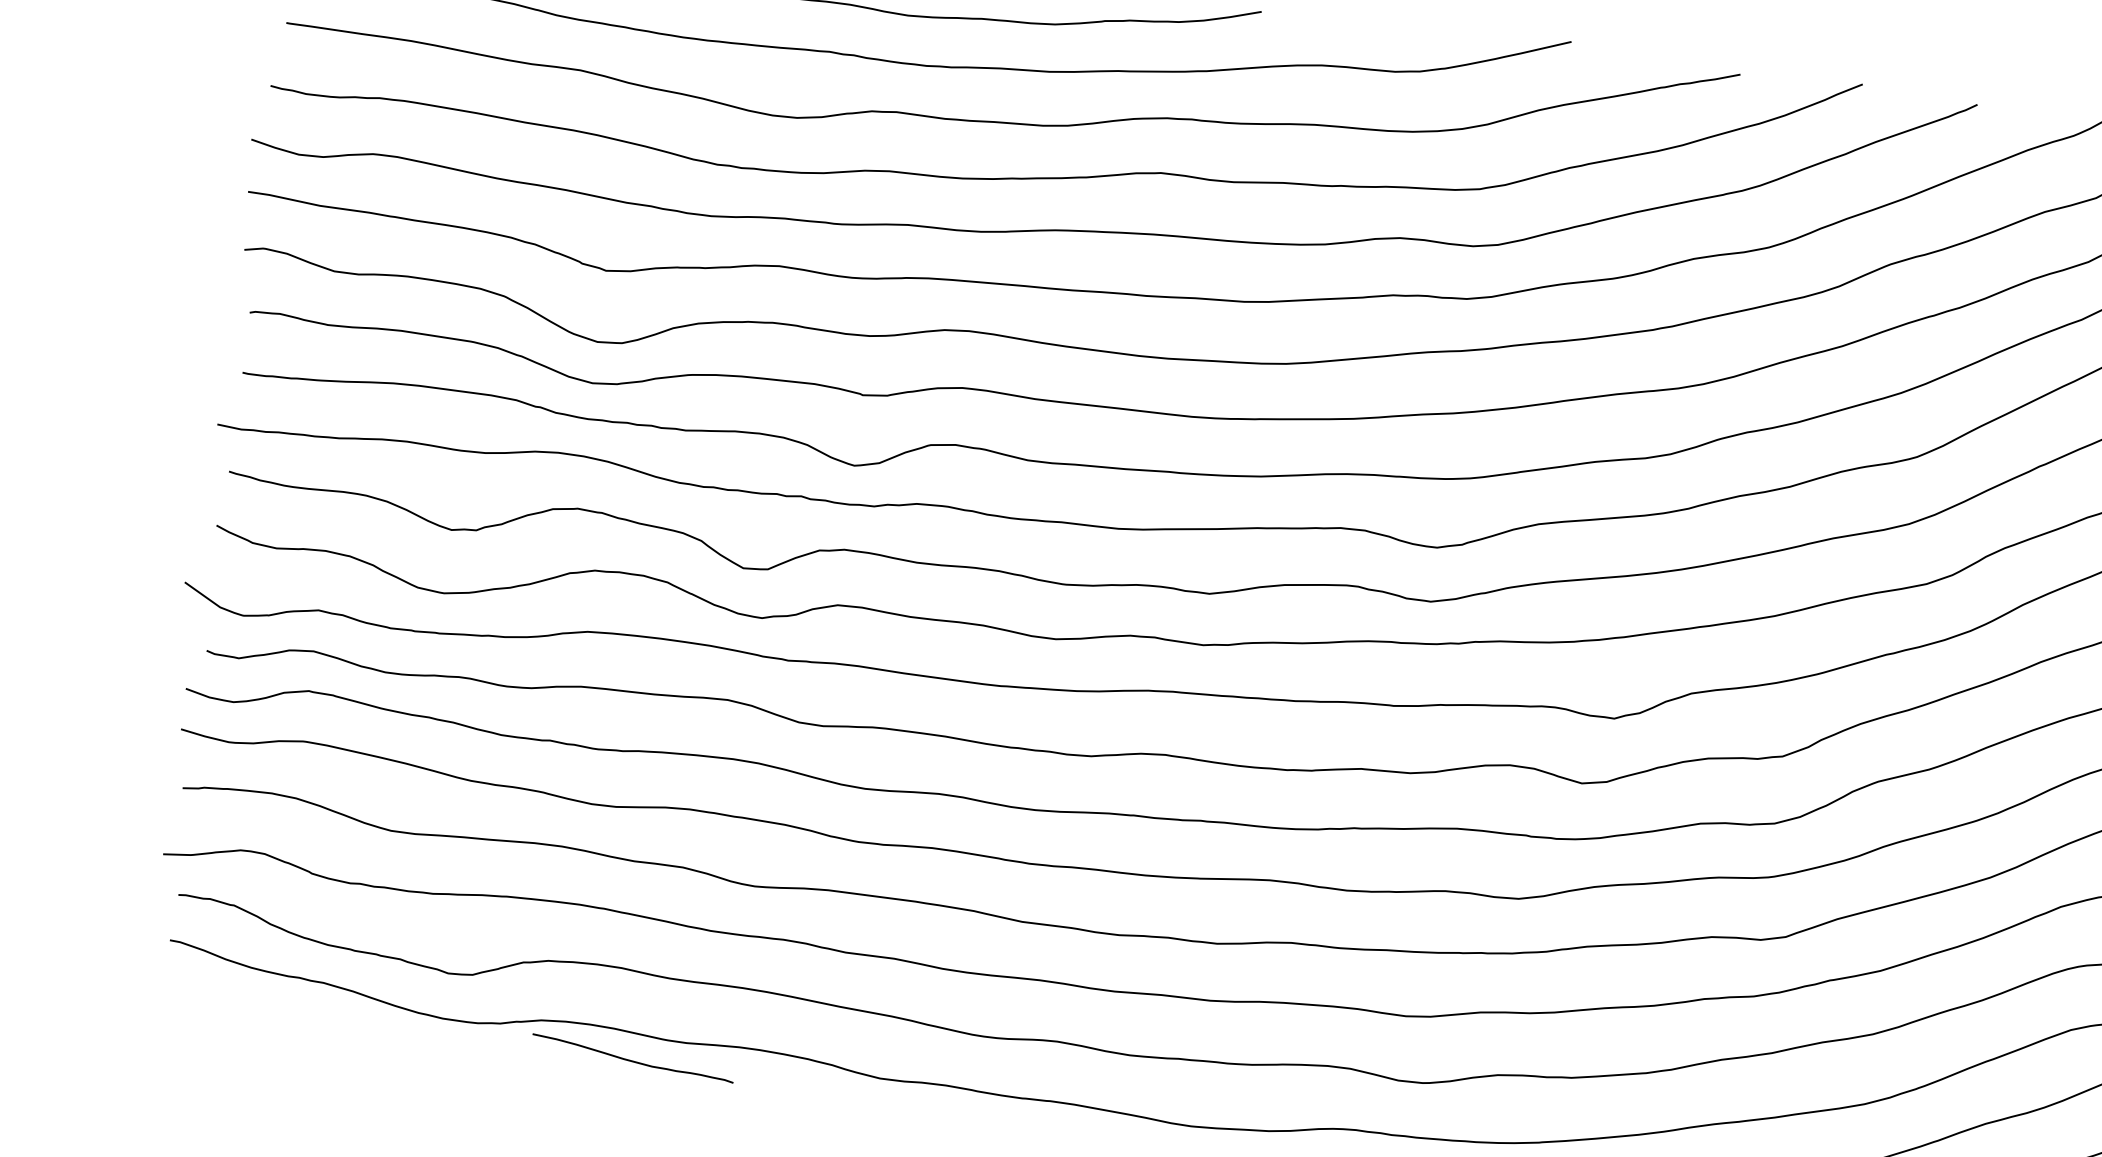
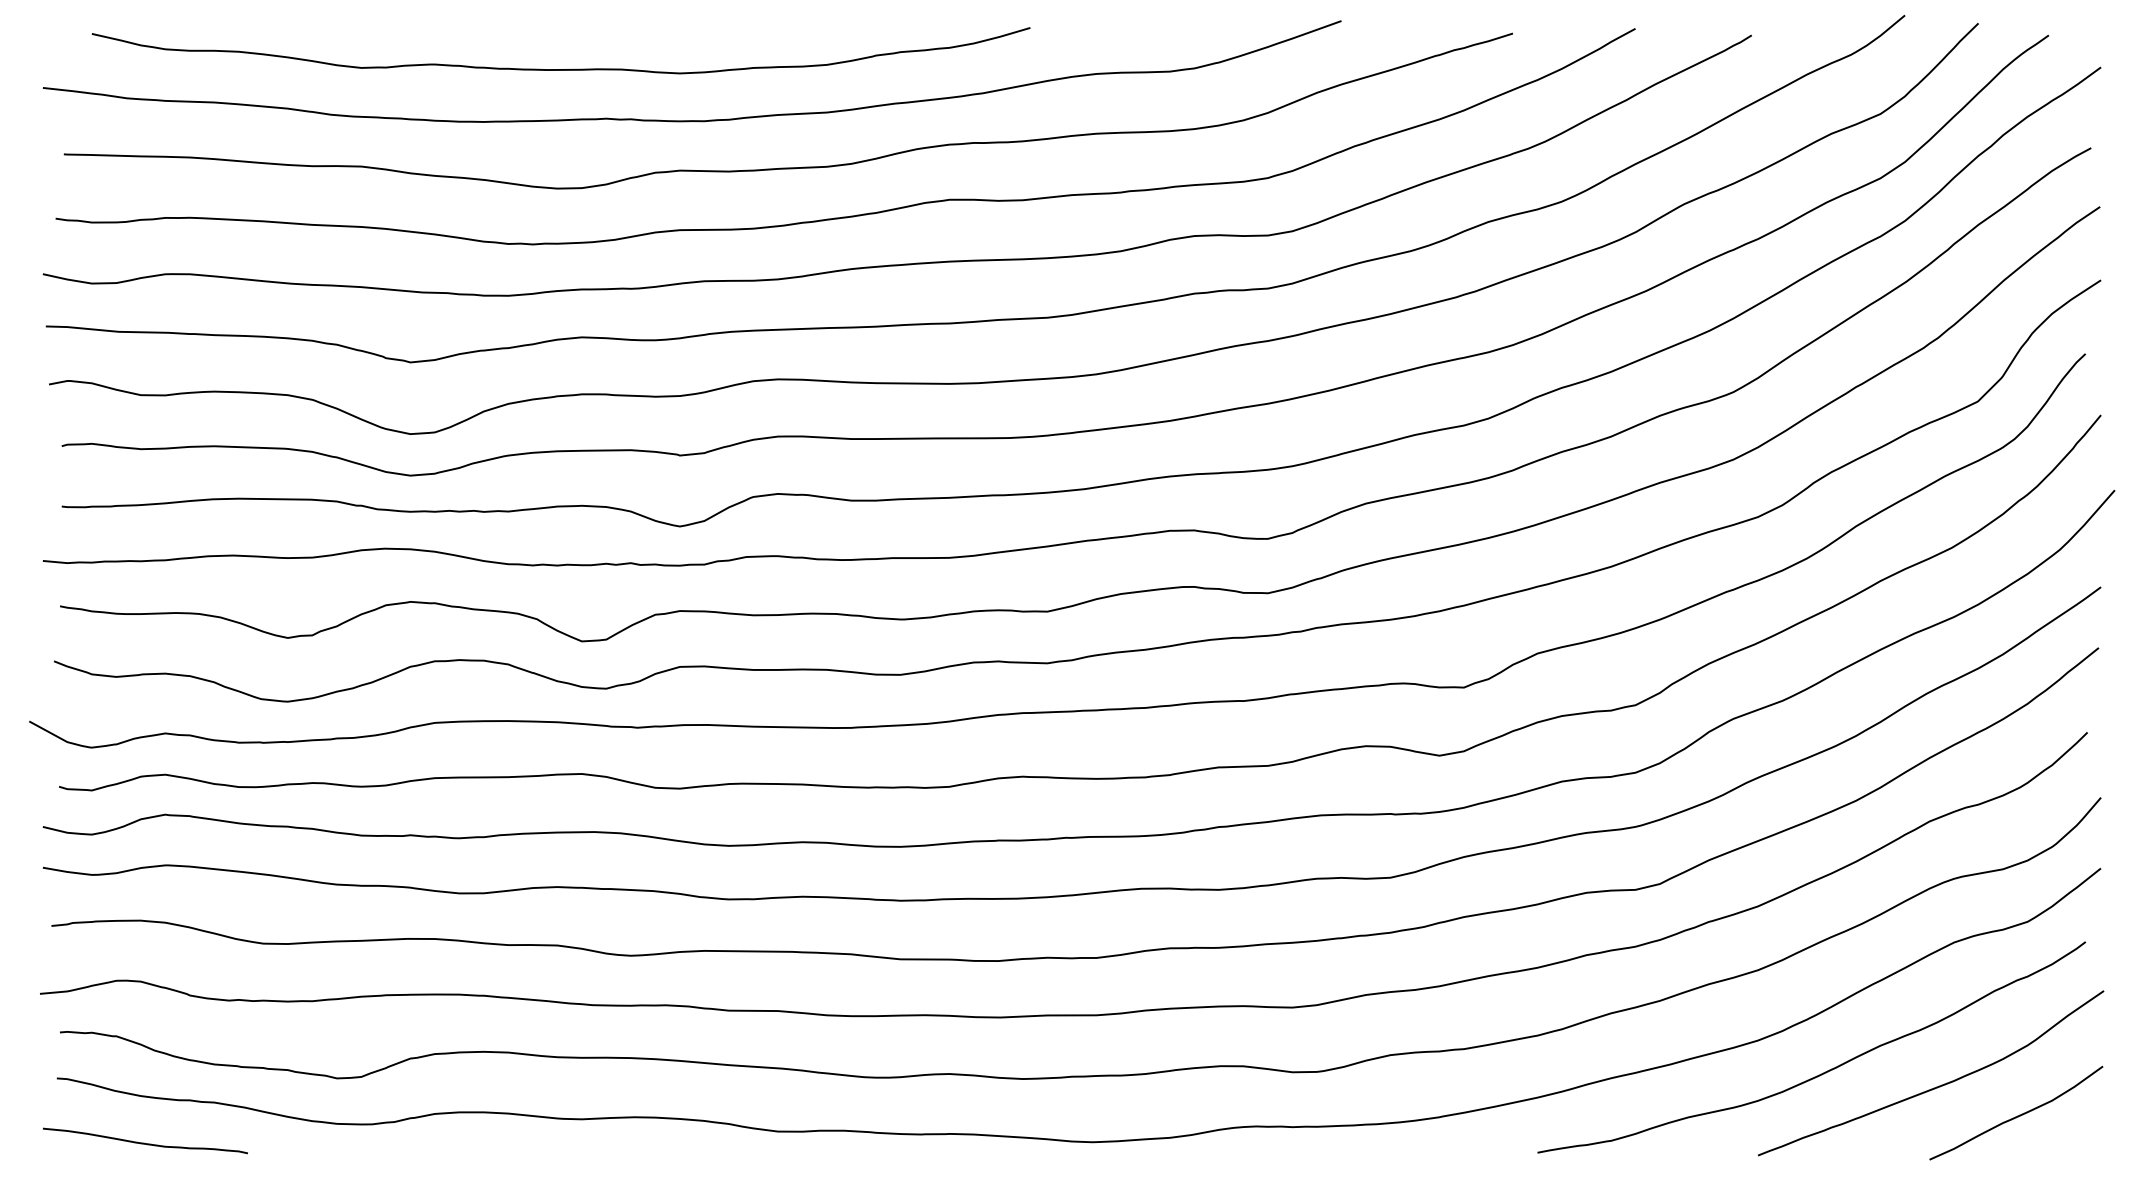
curve: (631, 1059) -> (144, 1142), moved

